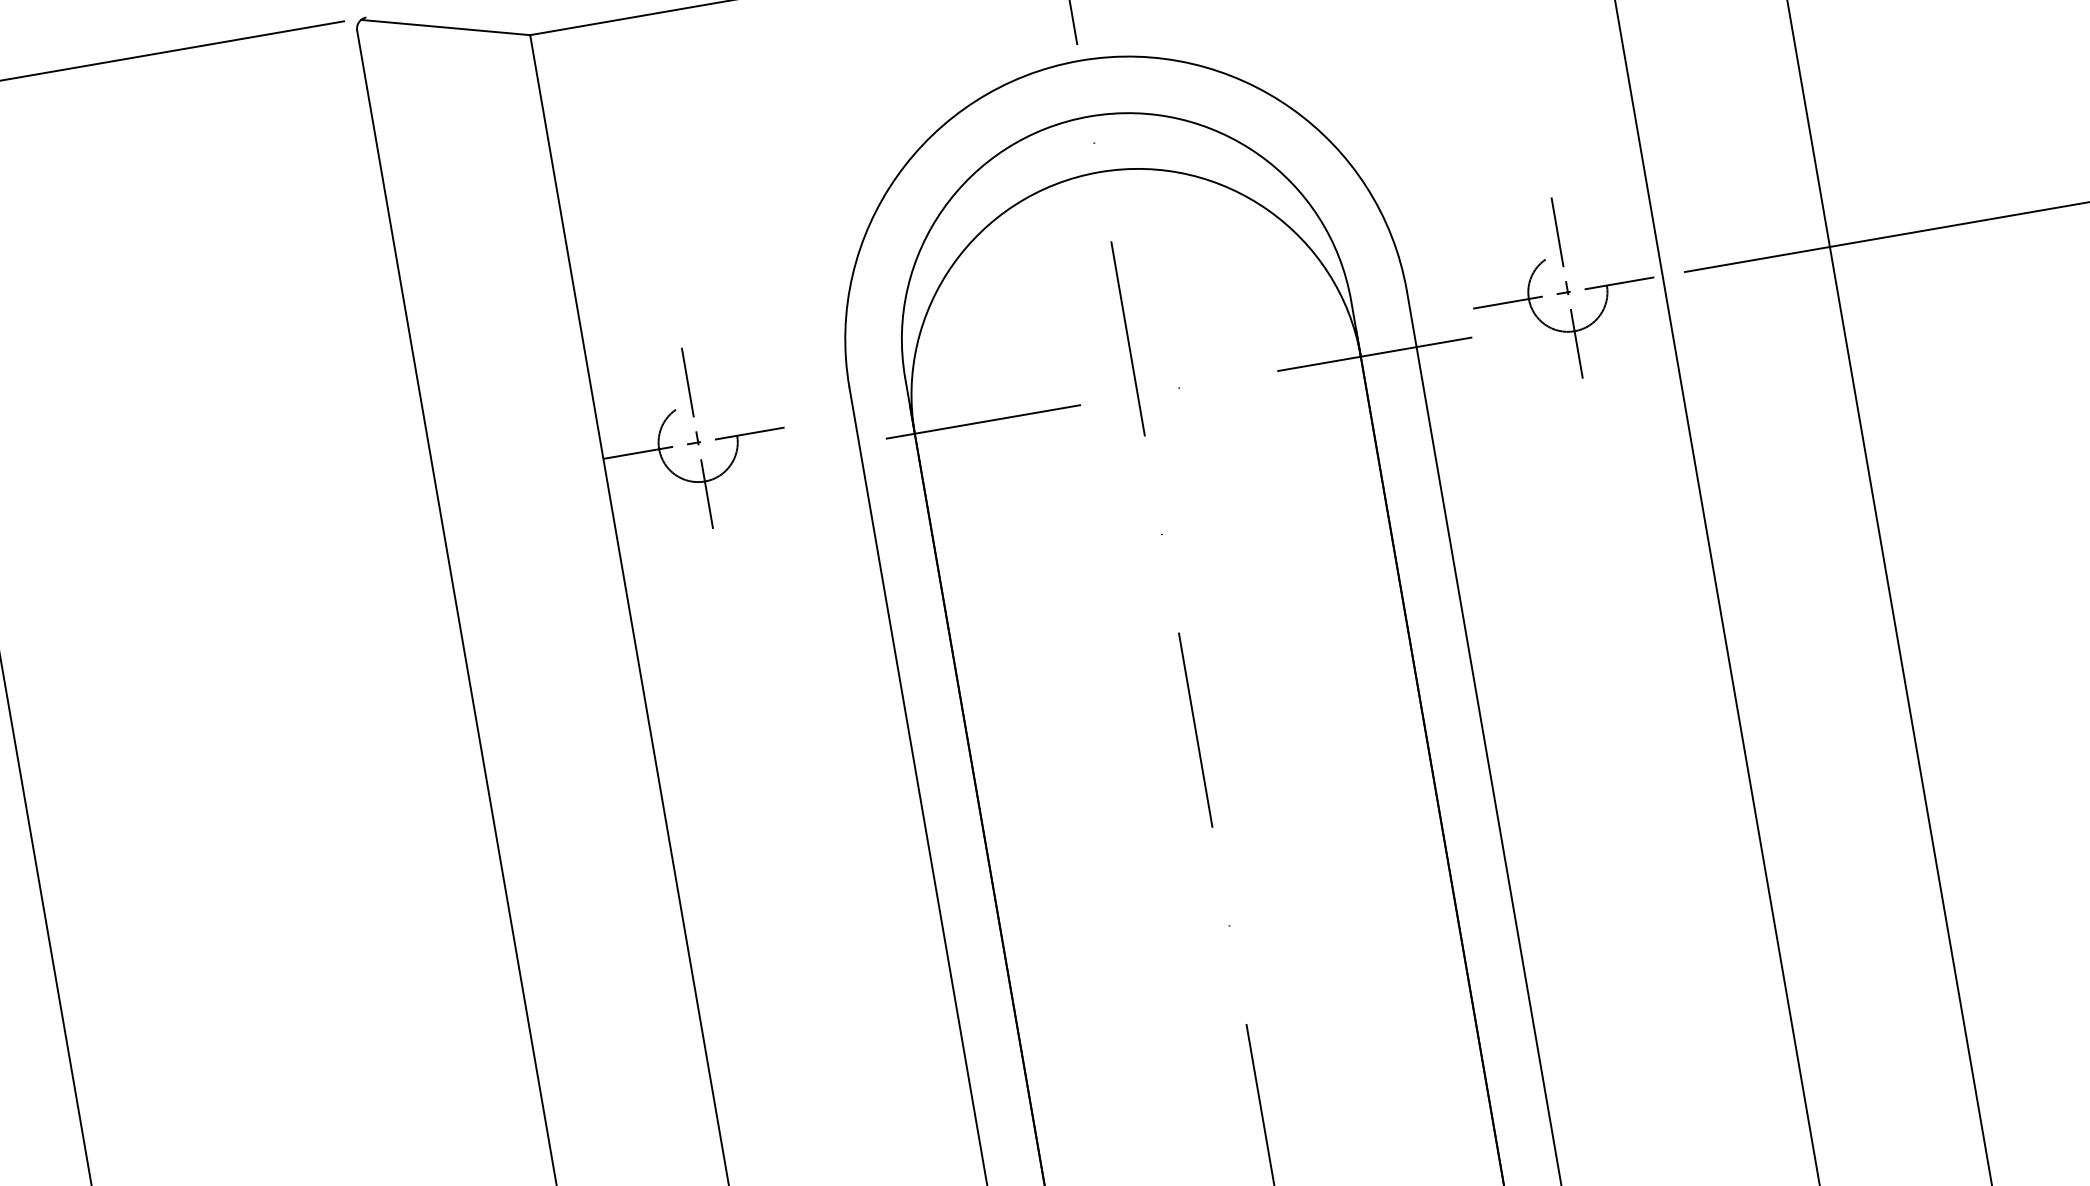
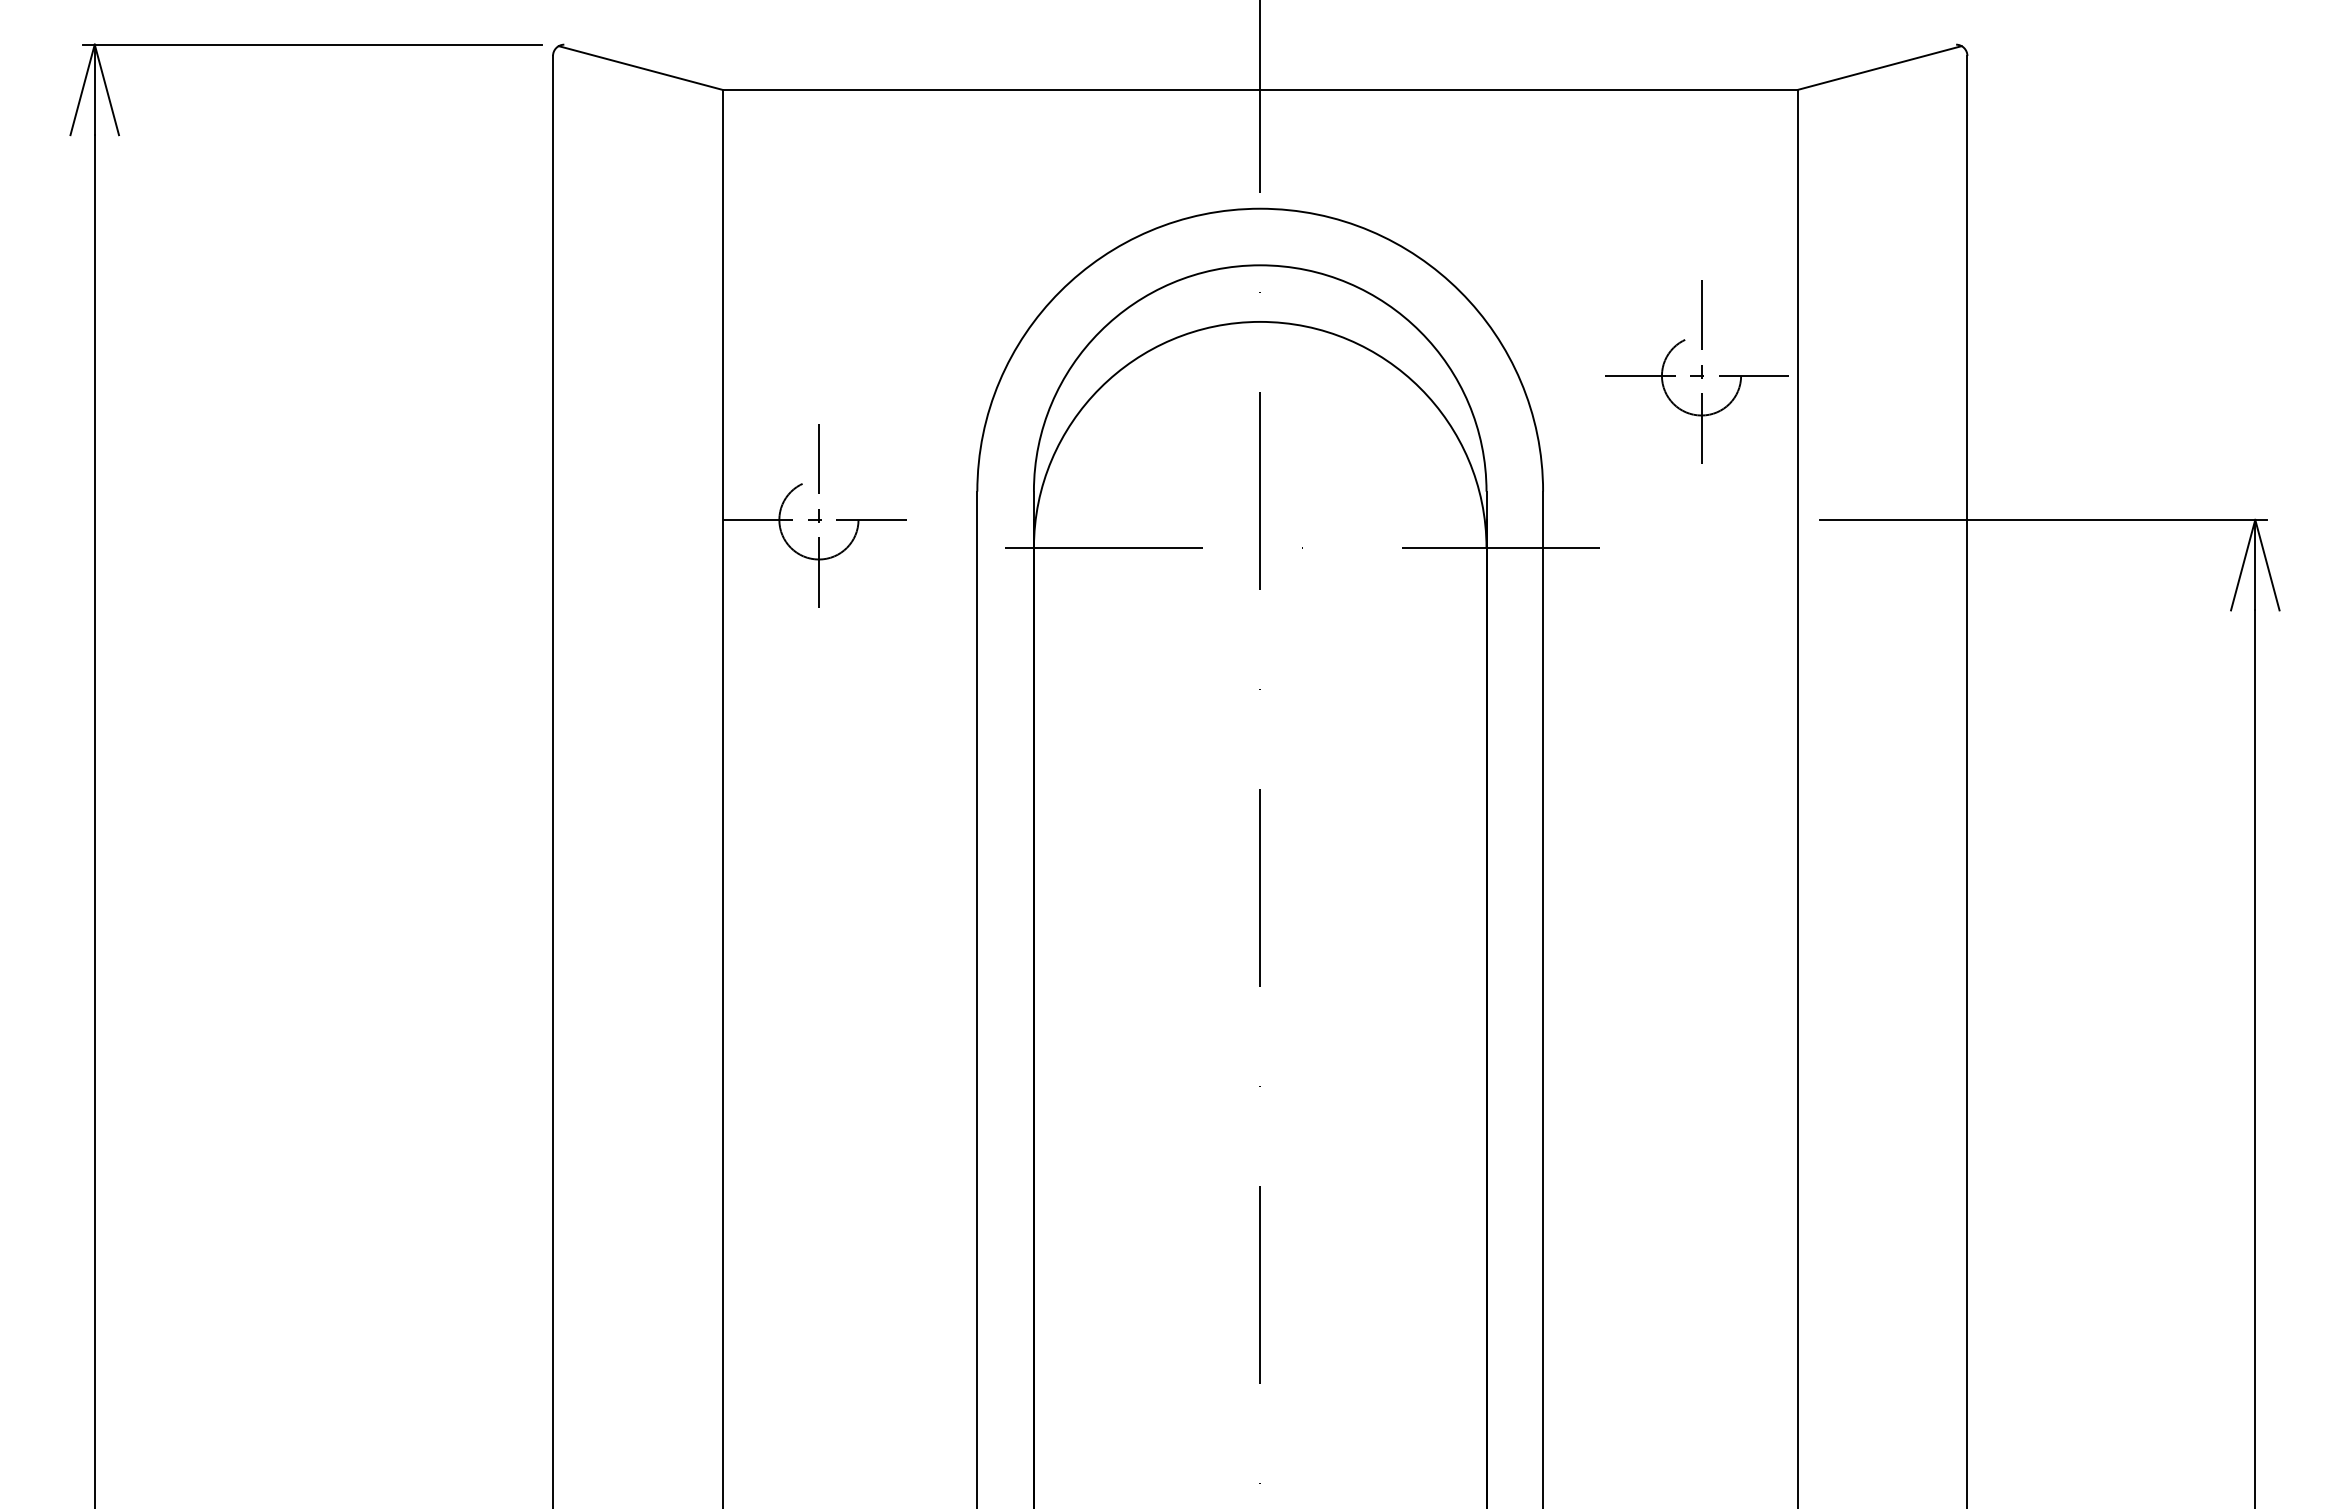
part: (1562, 288) -> (1696, 371), moved

